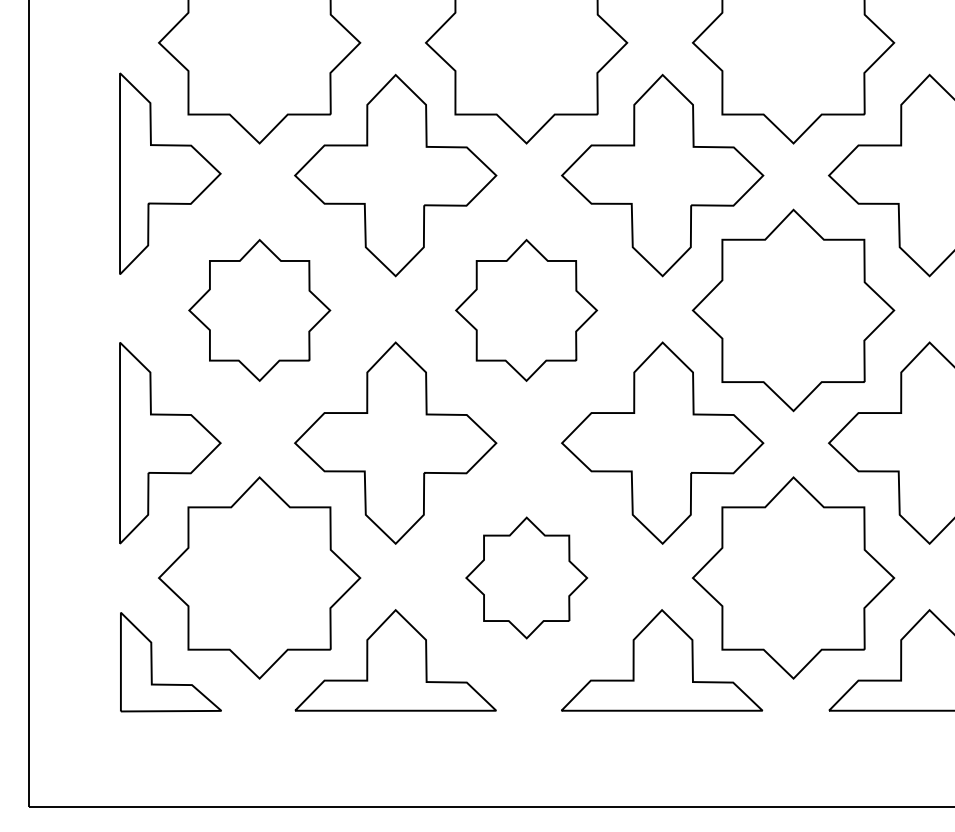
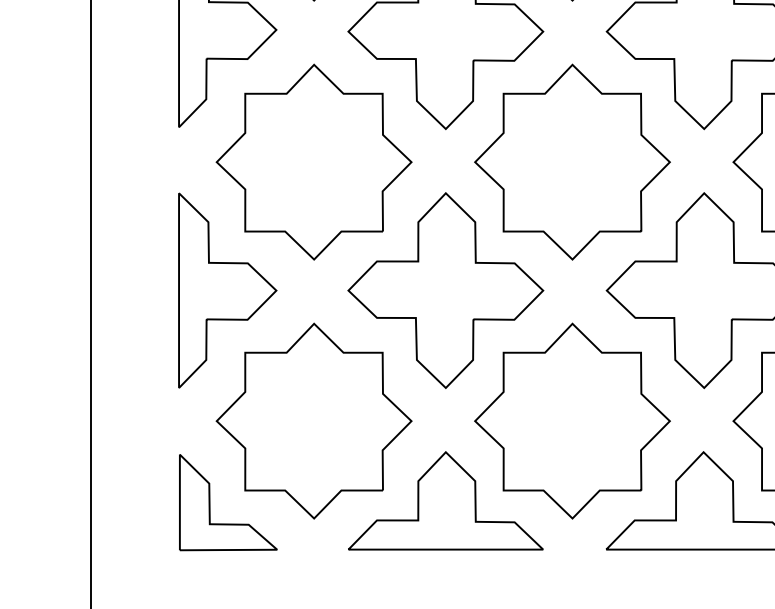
part: (259, 310) -> (314, 162), size x1.43
part: (526, 310) -> (572, 162), size x1.43
part: (526, 577) -> (572, 420), size x1.67

